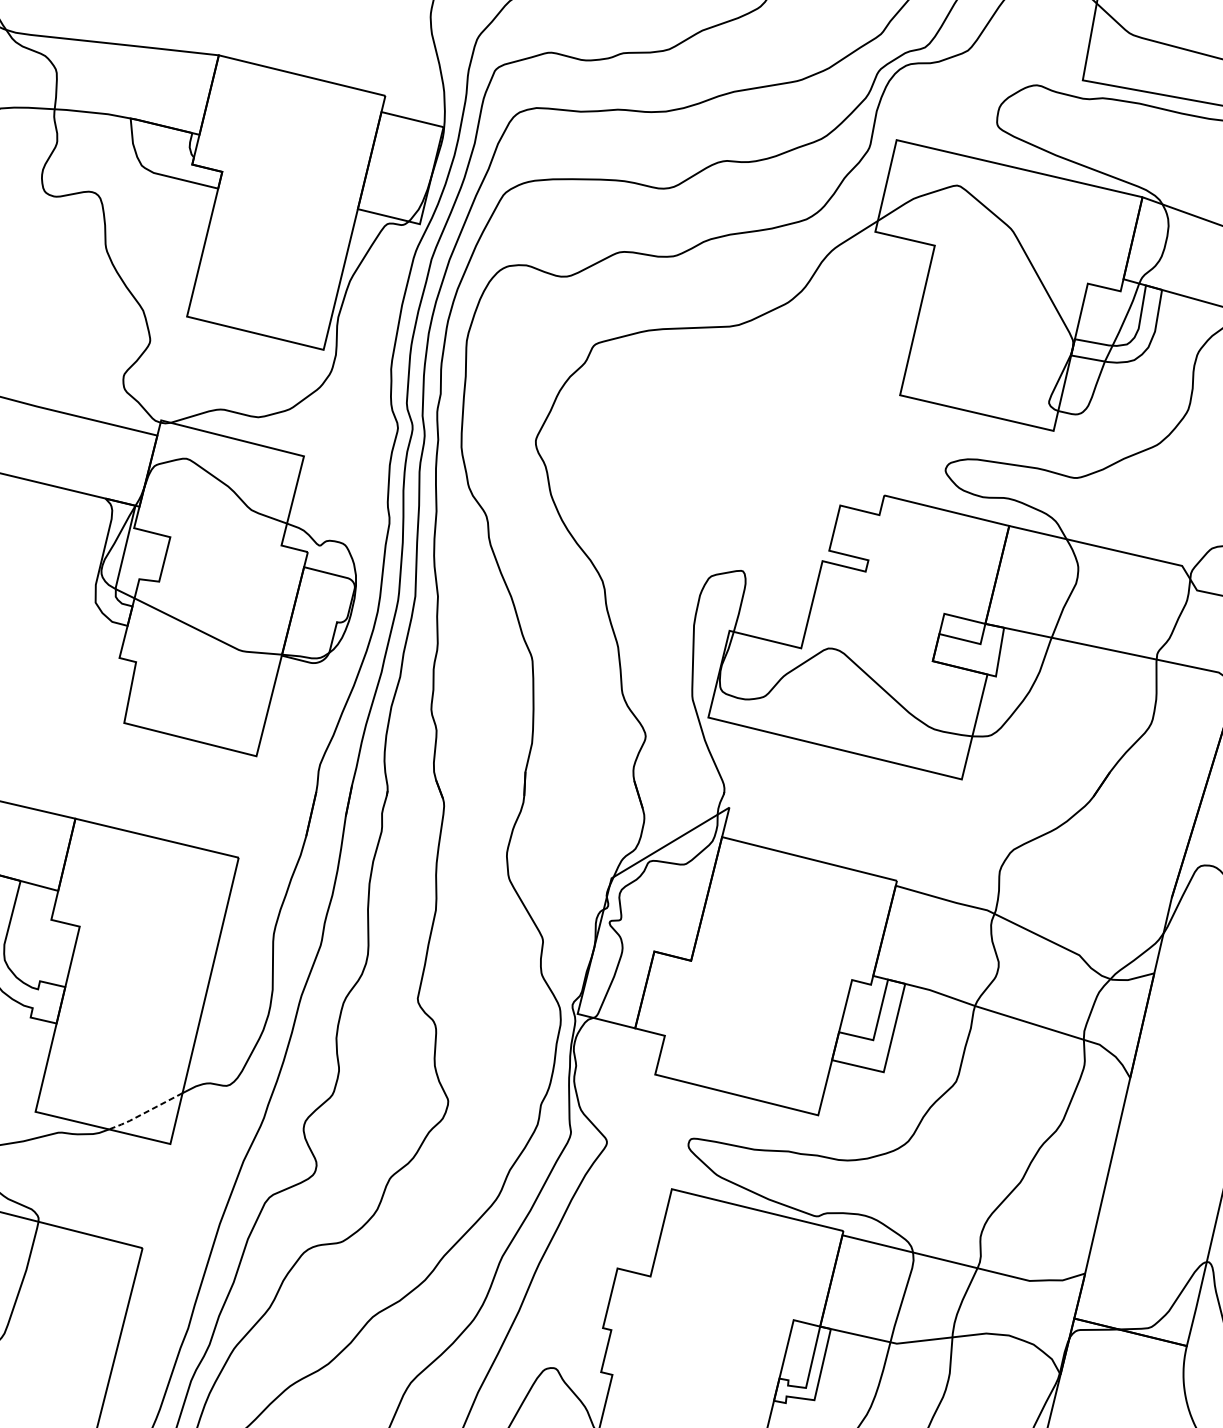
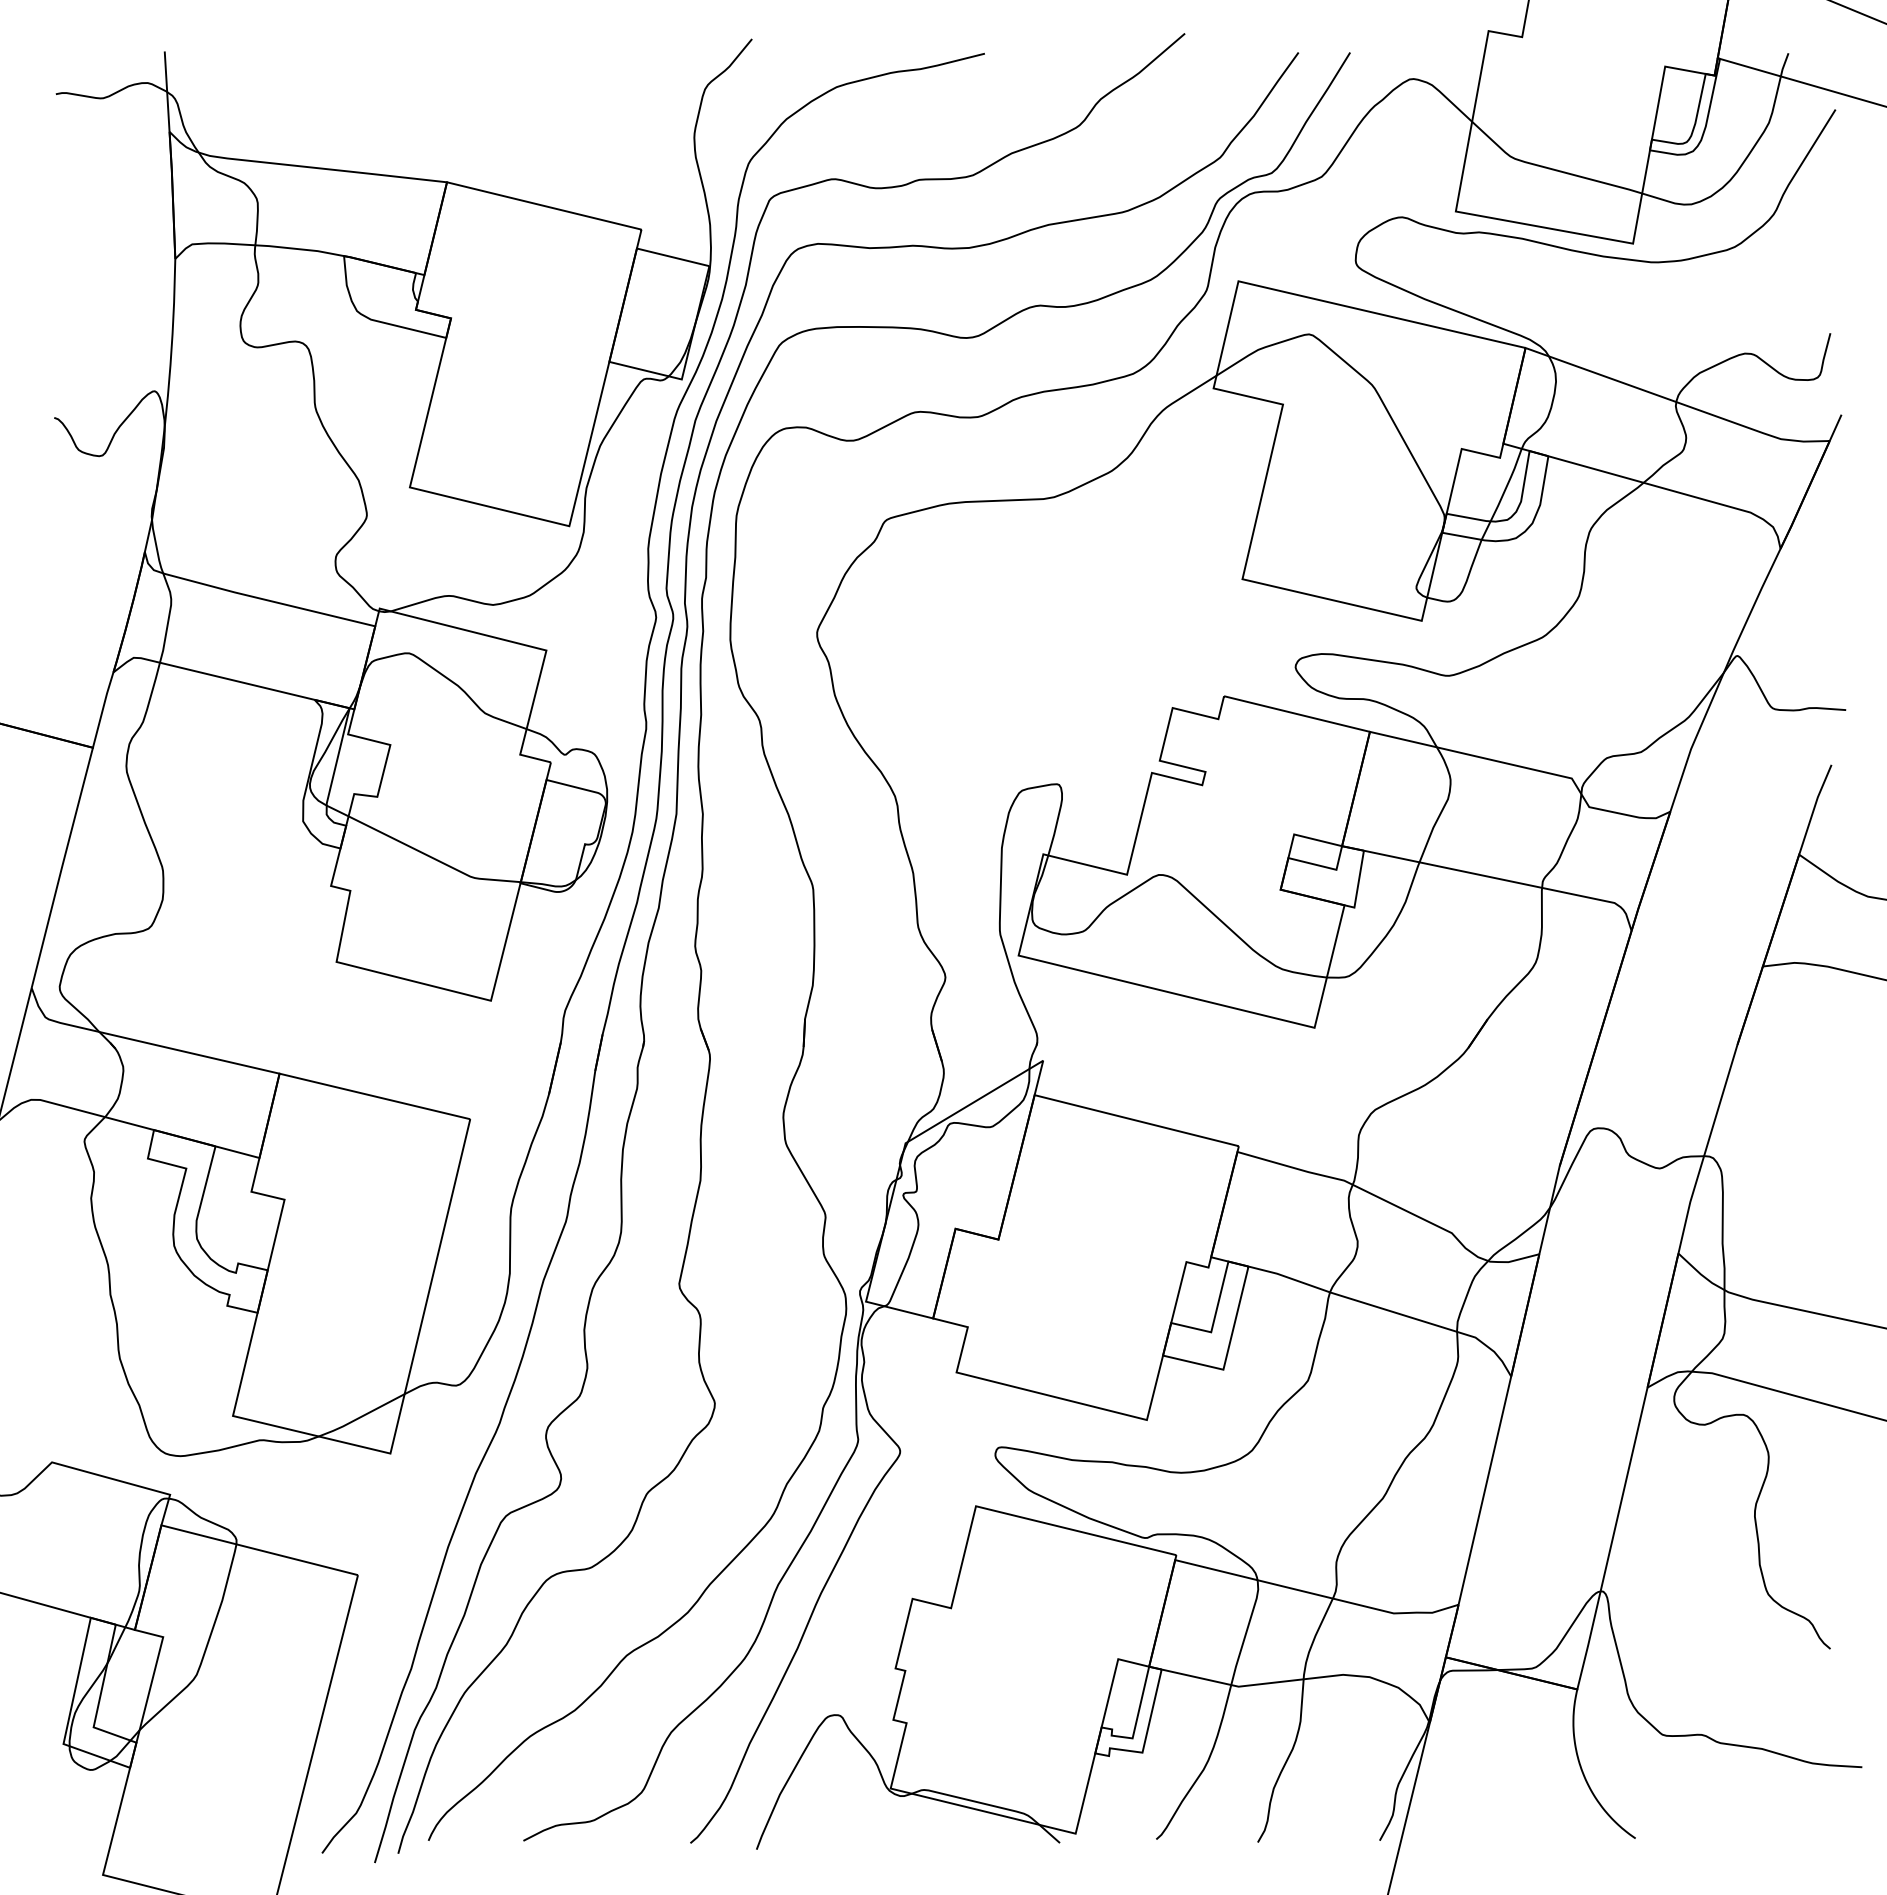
line: (144, 1113) -> (360, 1417), dashed -> solid

